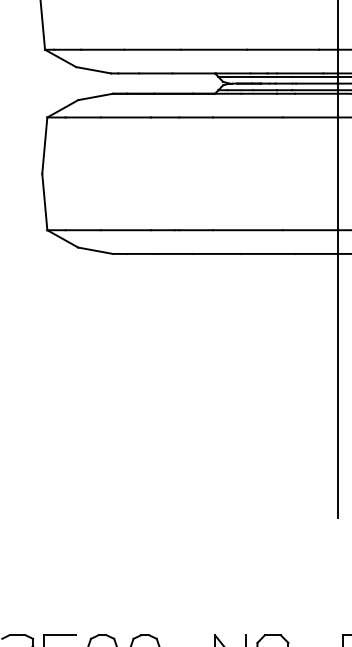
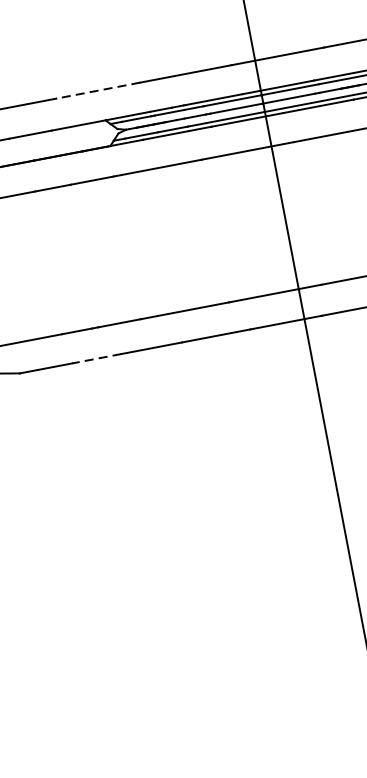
line: (213, 49) -> (97, 90), solid -> dashed
line: (173, 253) -> (96, 358), solid -> dashed

